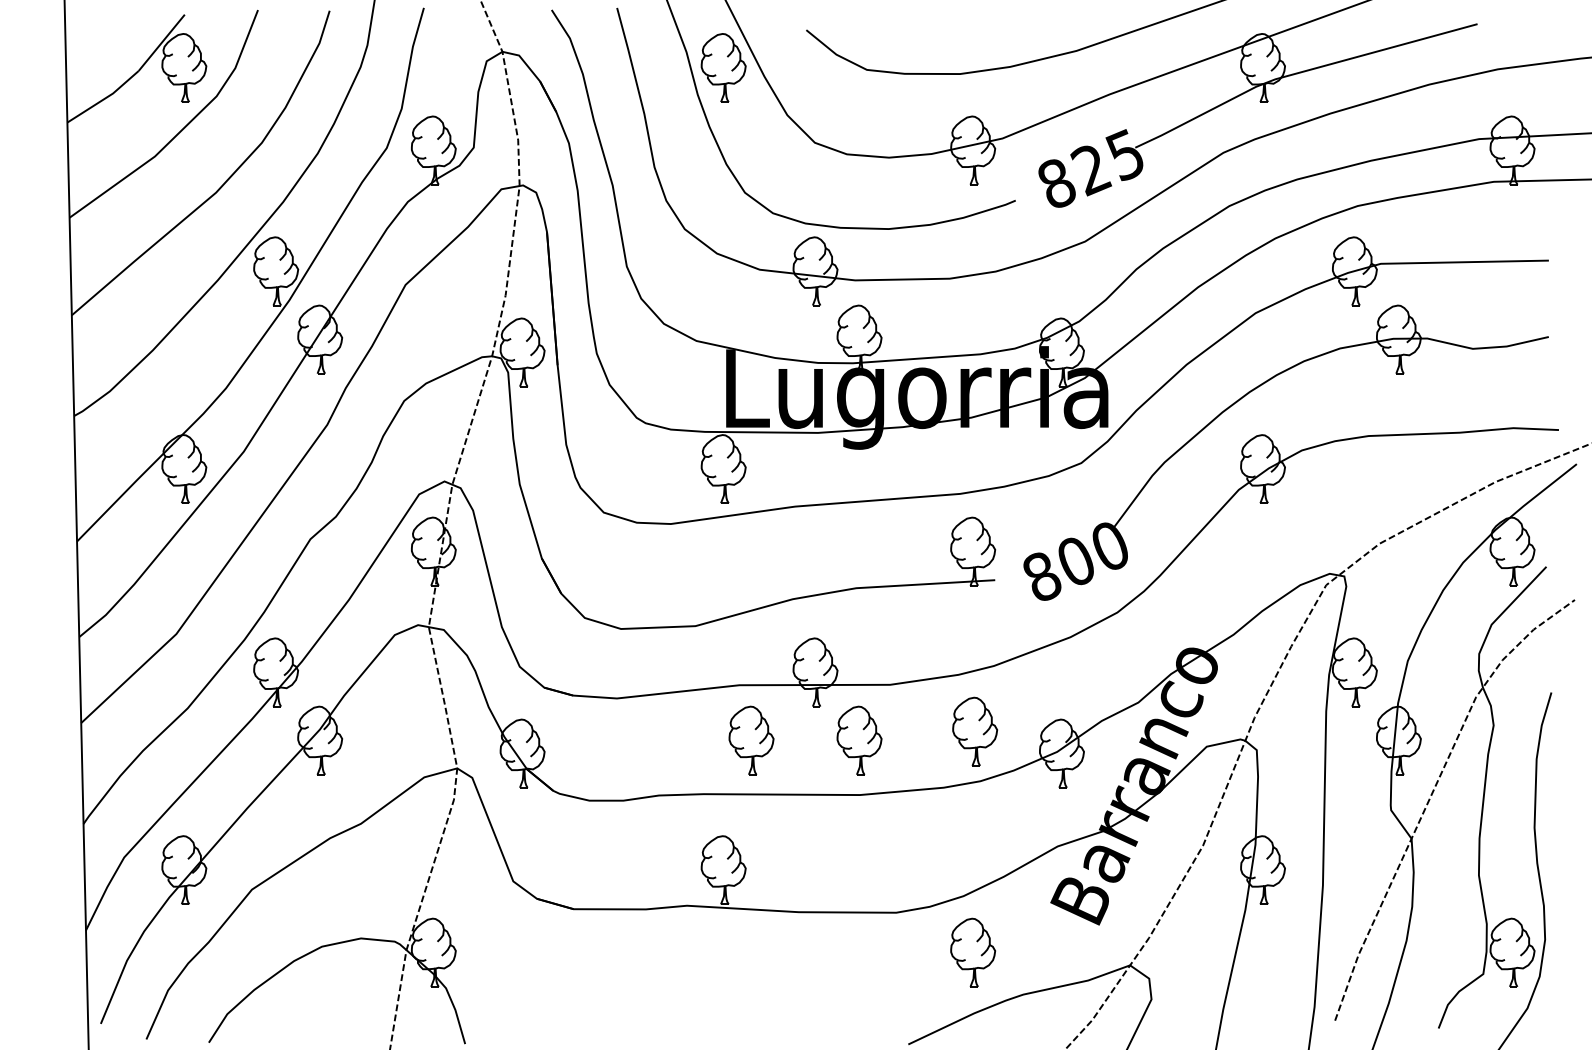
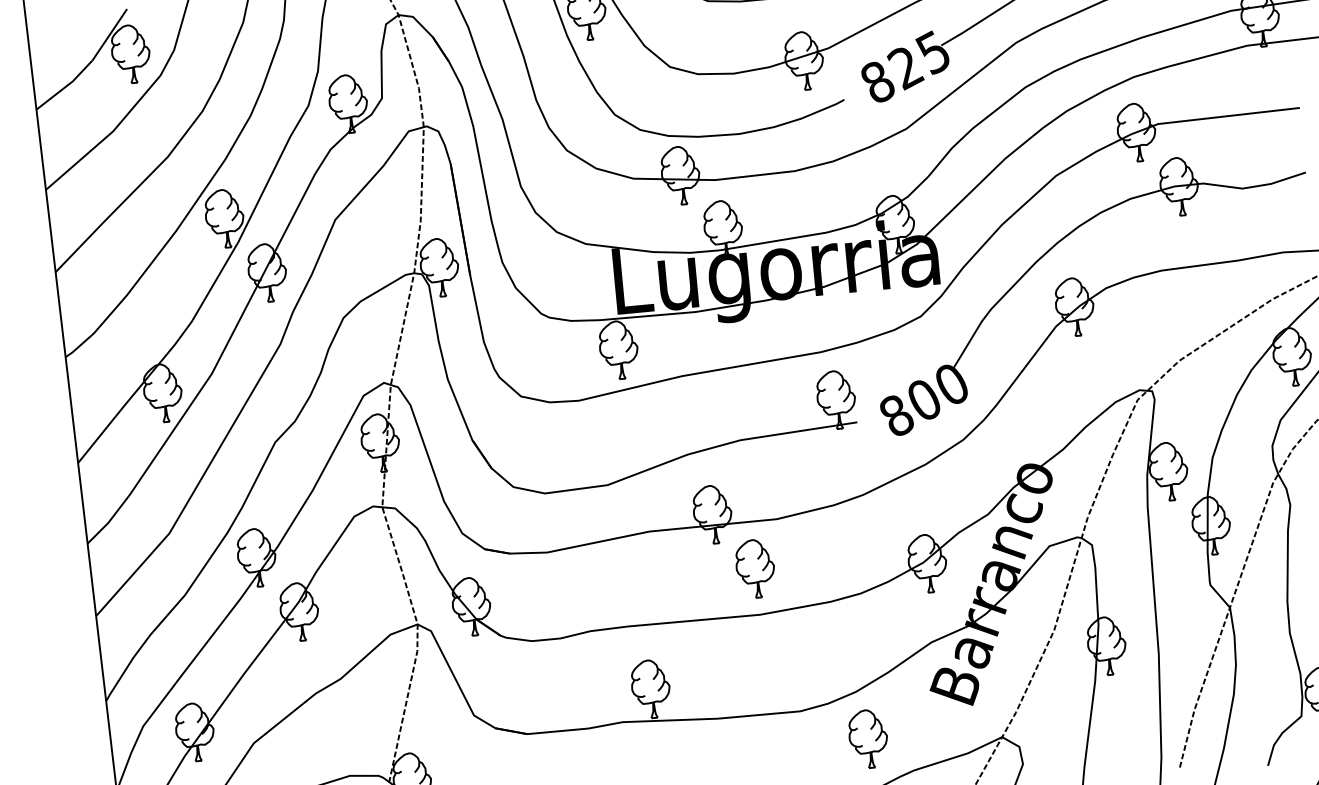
part: (975, 731) -> (852, 551), removed
part: (751, 740) -> (664, 577), removed

